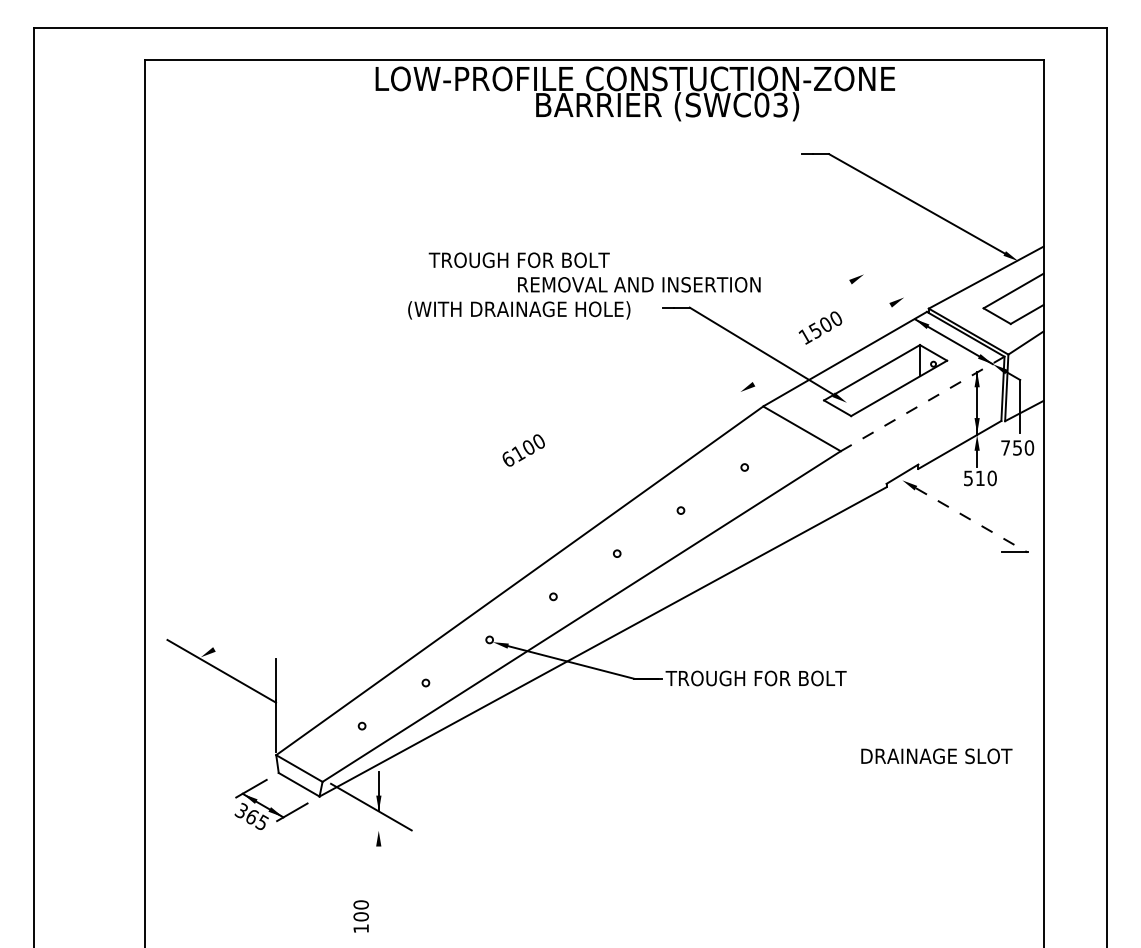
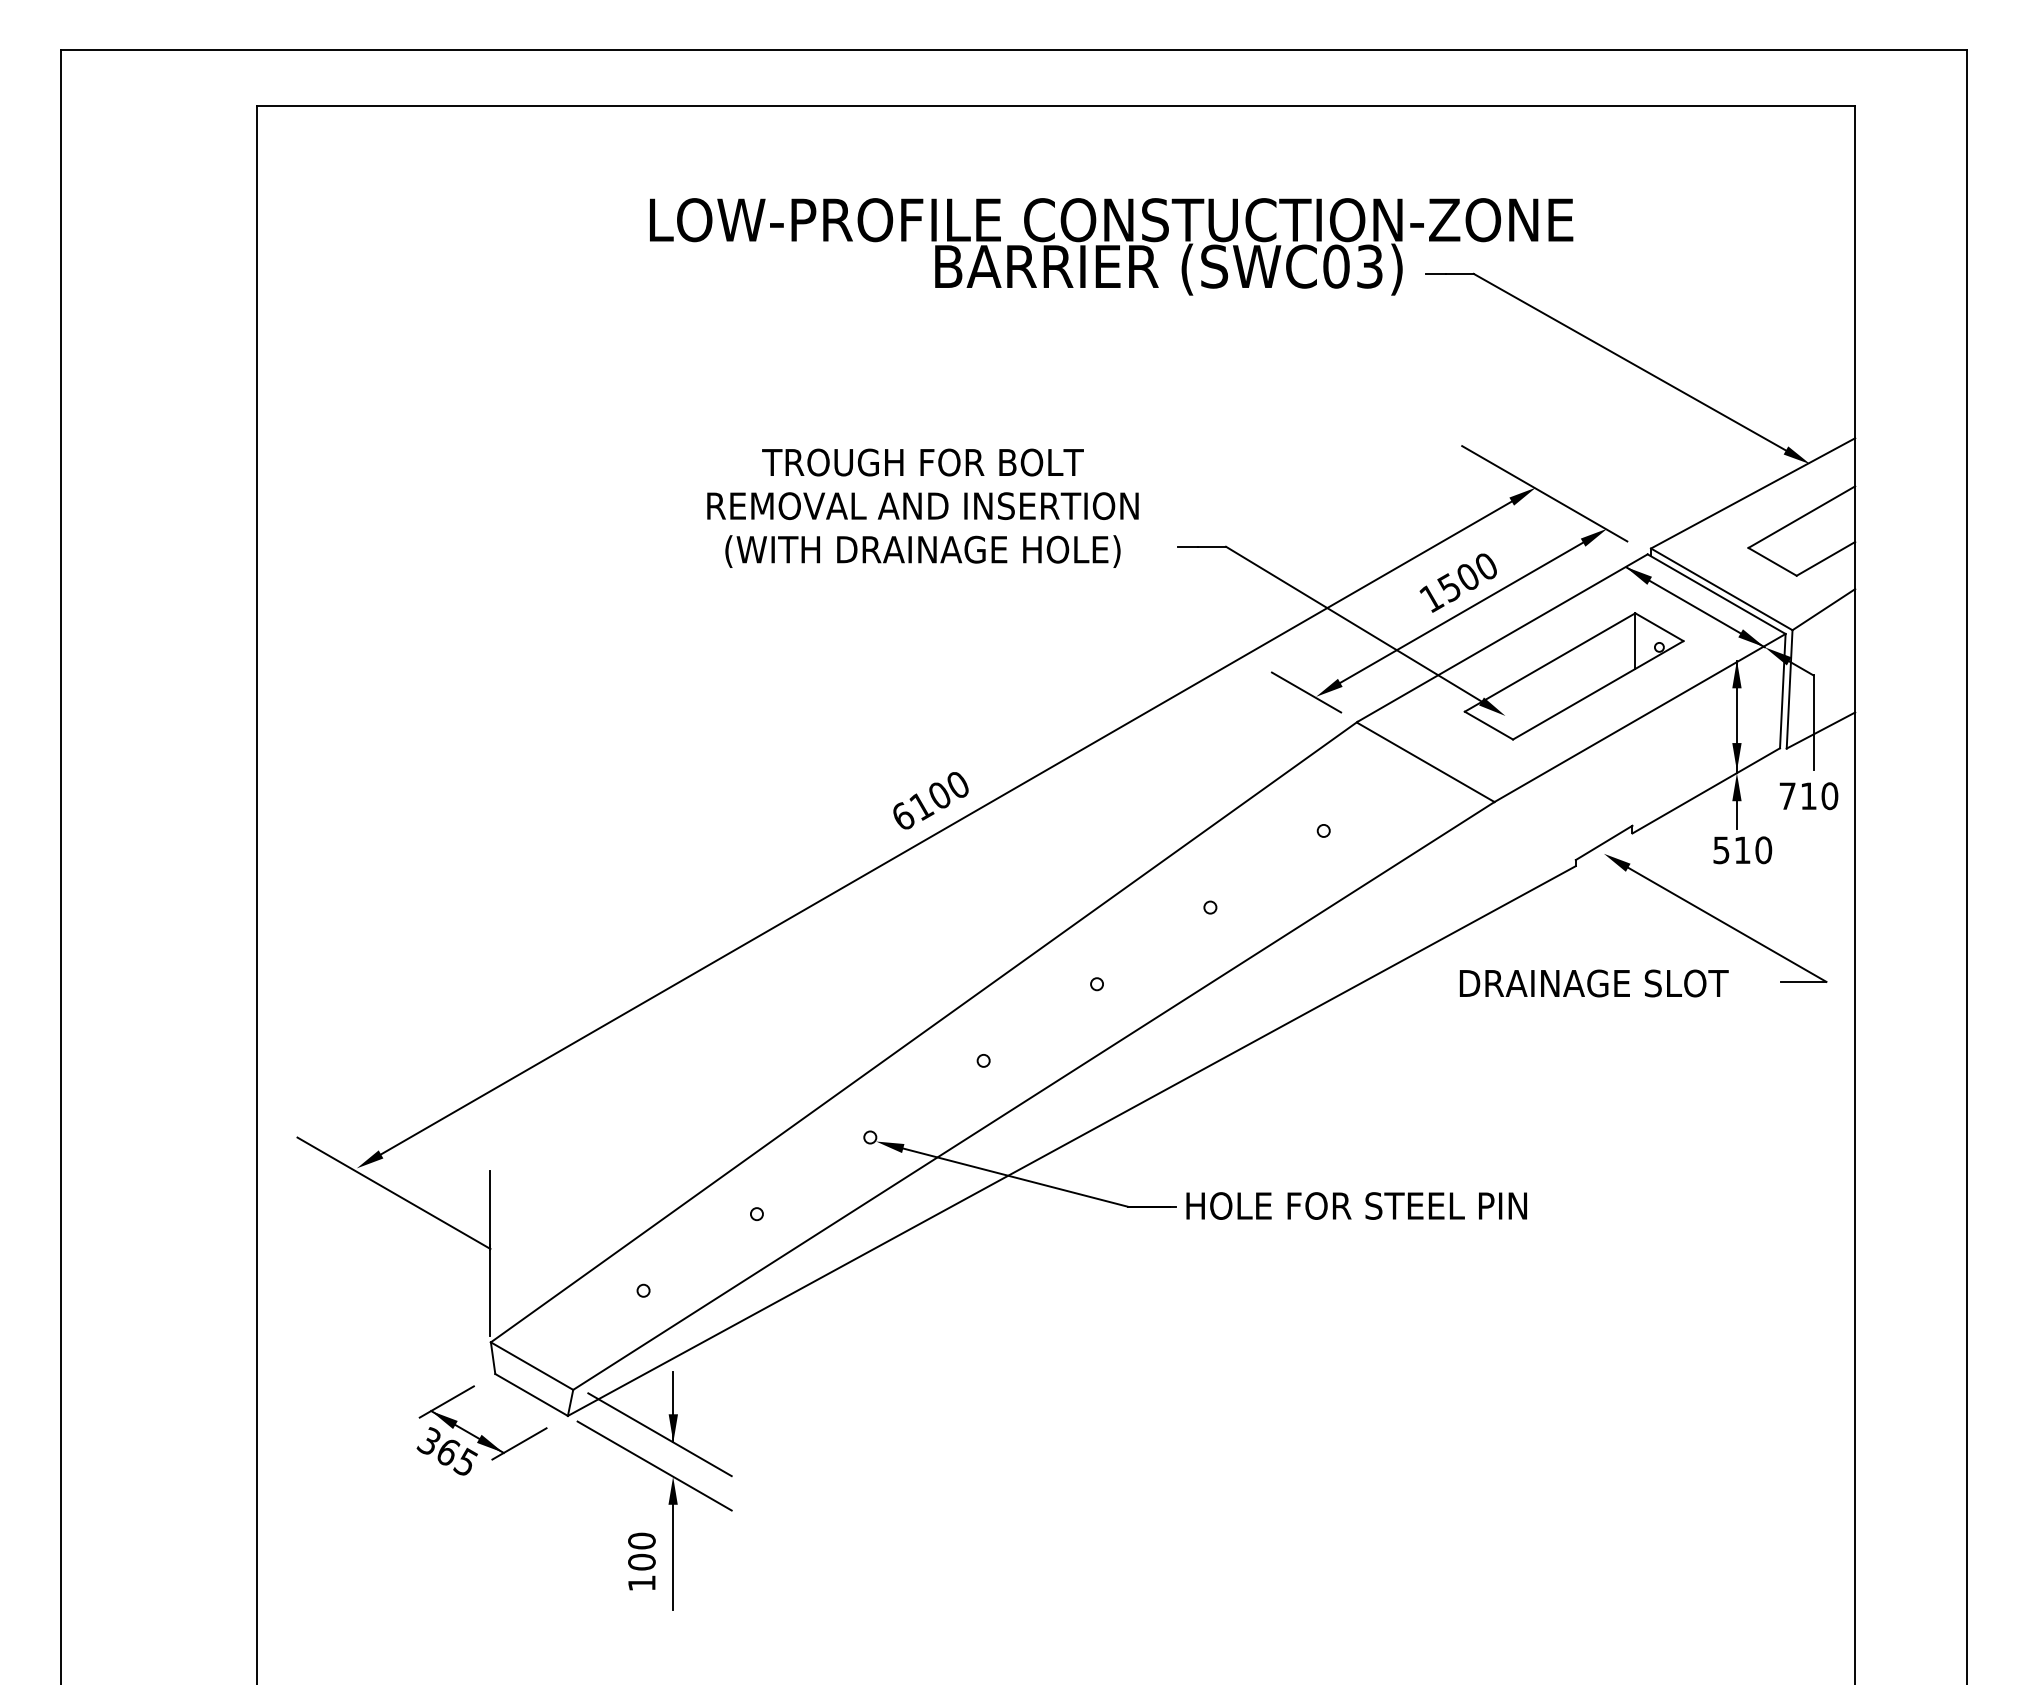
text: (634, 93) -> (1110, 246), moved
line: (868, 277) -> (1543, 493), added
text: (639, 284) -> (923, 505), moved
line: (822, 344) -> (1462, 612), added
line: (734, 389) -> (1305, 692), added
line: (922, 403) -> (1639, 717), dashed -> solid
text: (1017, 447) -> (1808, 795), 750 -> 710
line: (532, 465) -> (946, 827), added
line: (972, 520) -> (1728, 925), dashed -> solid
text: (762, 678) -> (1355, 1206), TROUGH FOR BOLT -> HOLE FOR STEEL PIN
text: (936, 756) -> (1593, 983), moved
line: (368, 824) -> (654, 1465), added
line: (378, 875) -> (672, 1556), added
text: (360, 916) -> (640, 1561), moved

